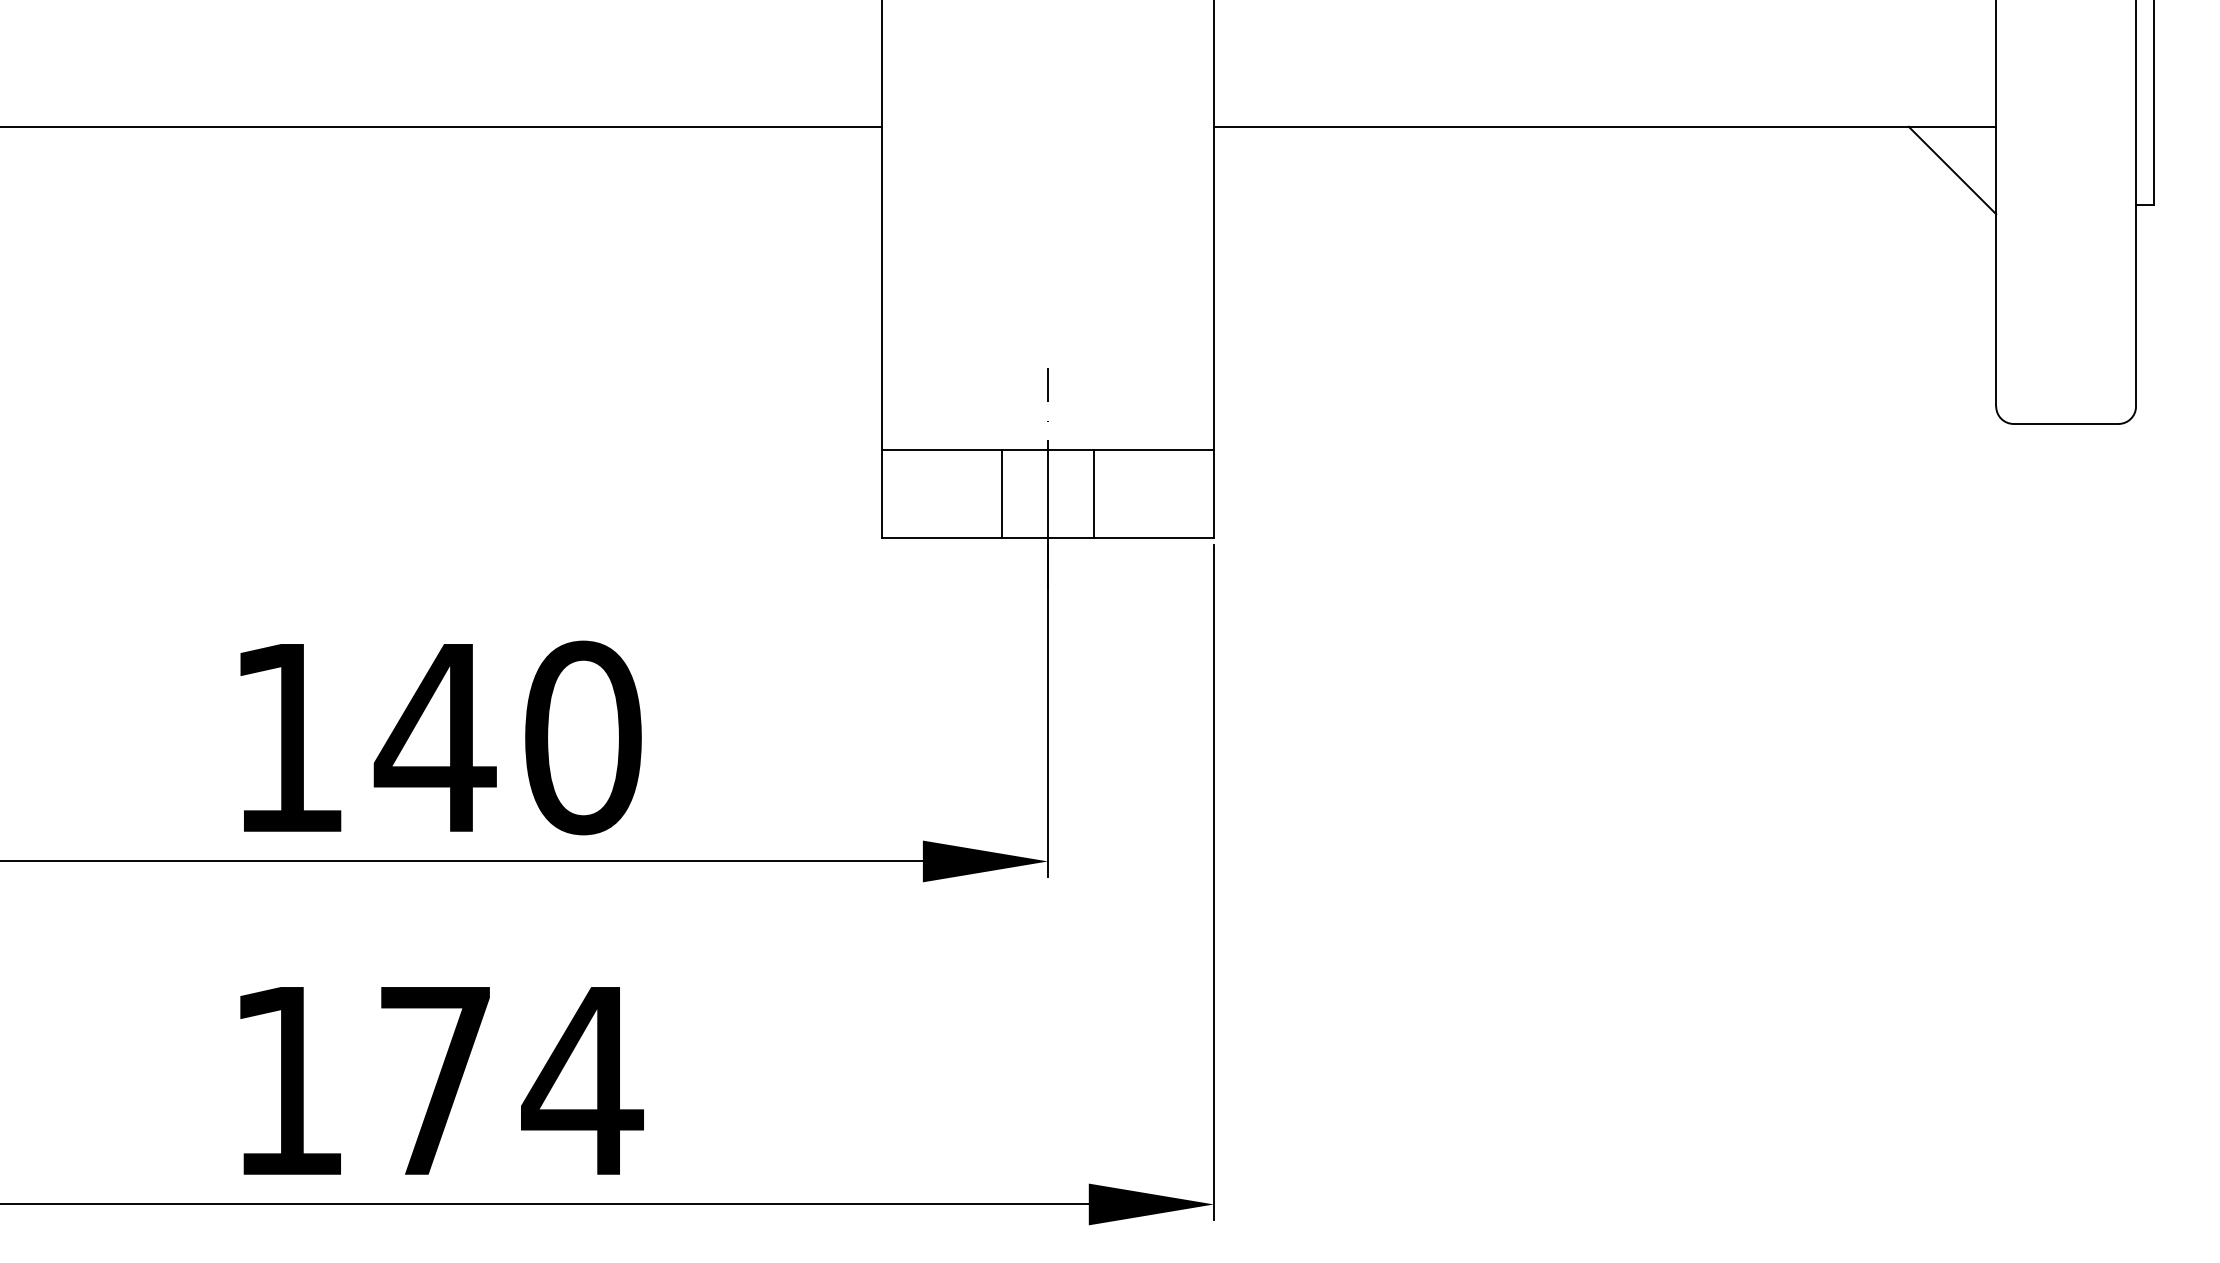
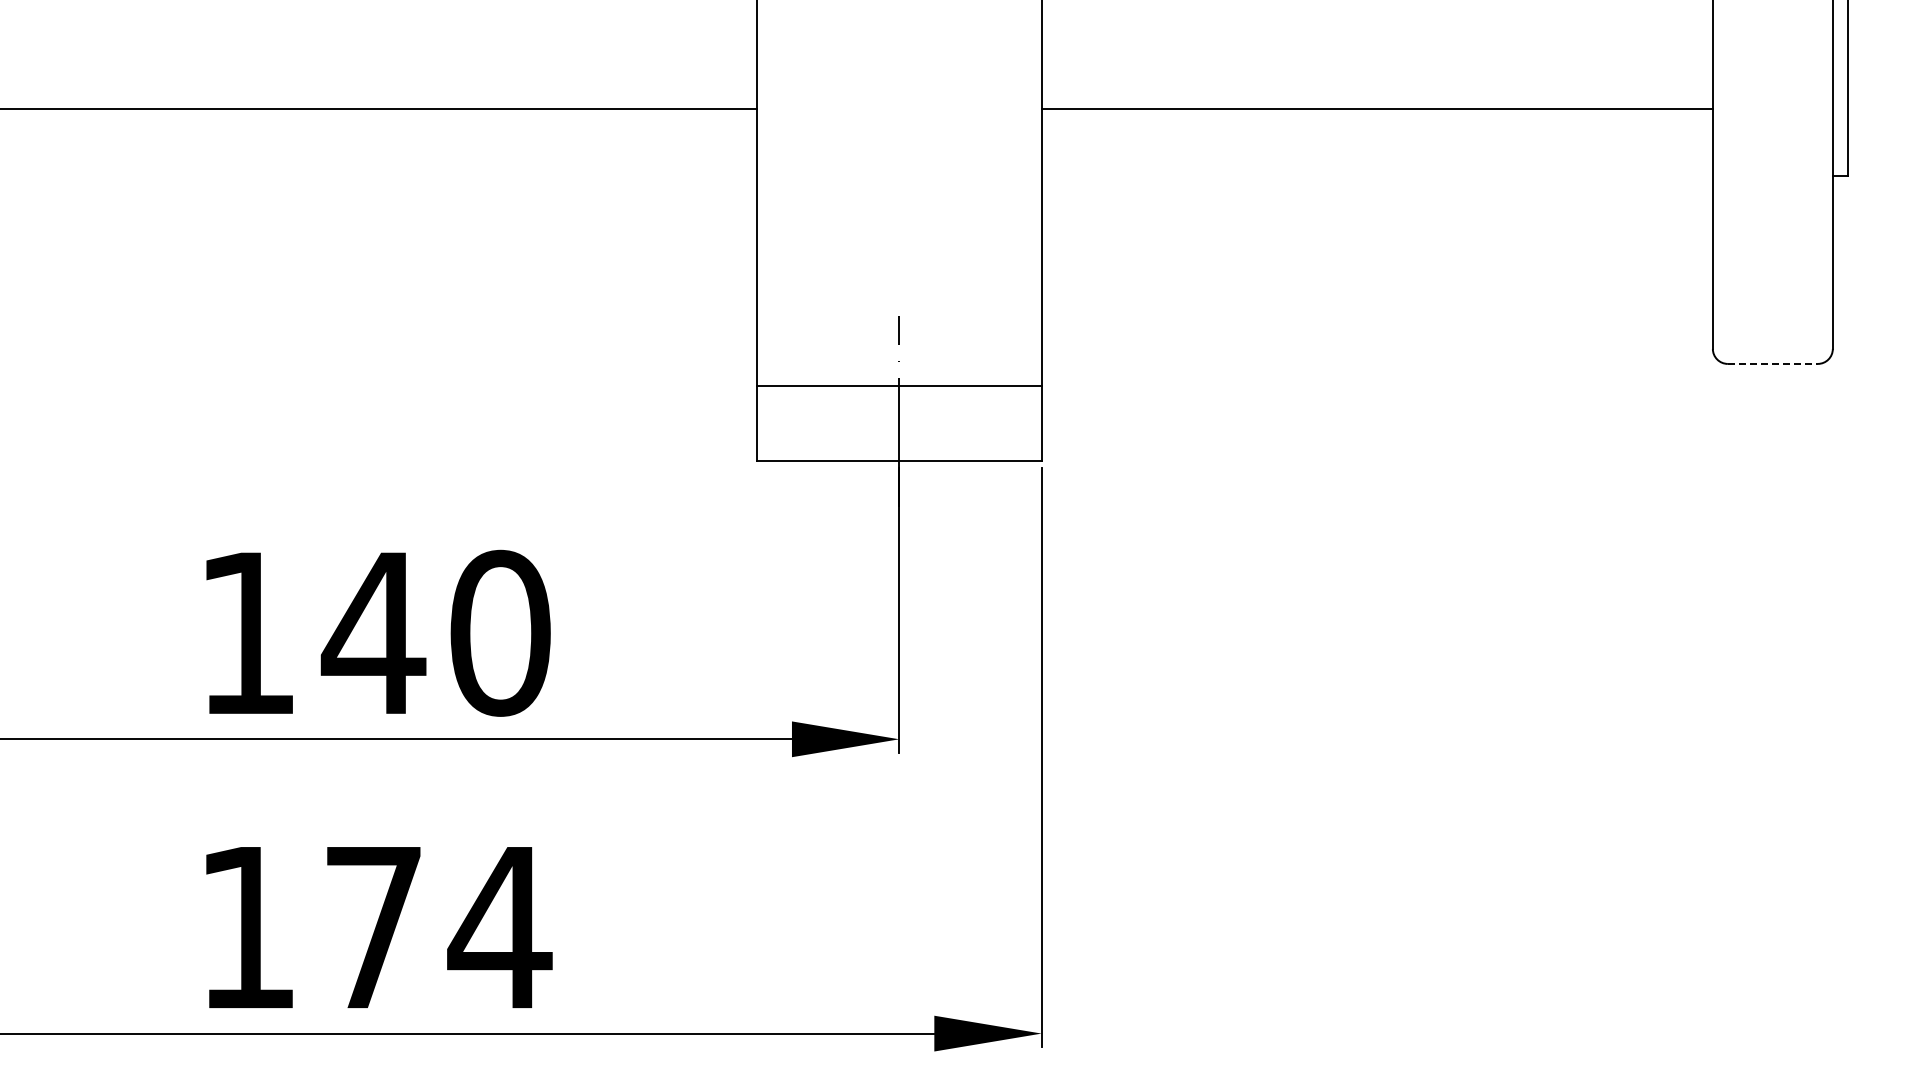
line: (1951, 169) -> (1674, 145), removed
line: (2065, 423) -> (1772, 363), solid -> dashed
line: (1001, 493) -> (859, 423), removed
line: (1093, 493) -> (938, 423), removed

